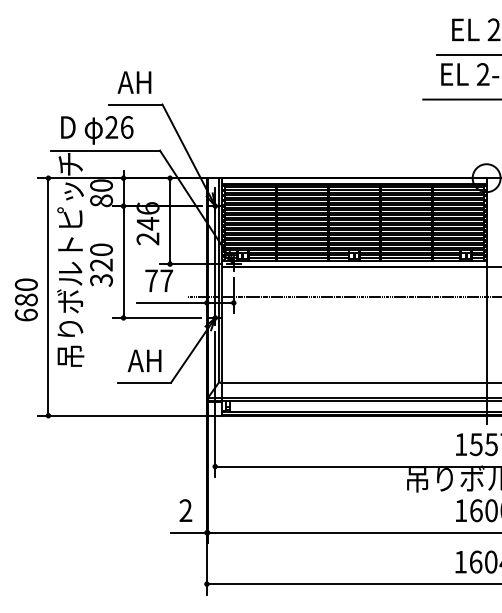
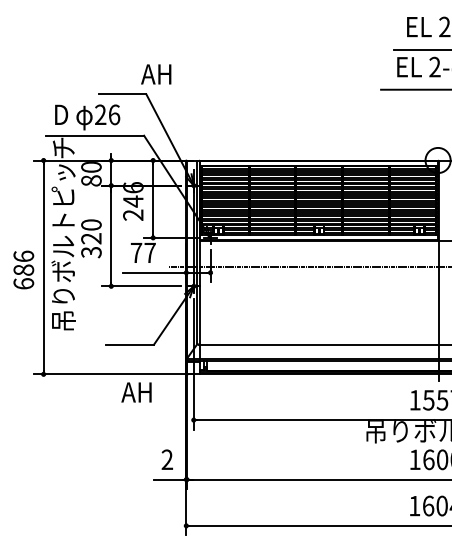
text: (134, 82) -> (156, 74), moved
text: (25, 284) -> (23, 256), 680 -> 686
text: (144, 360) -> (136, 392), moved

